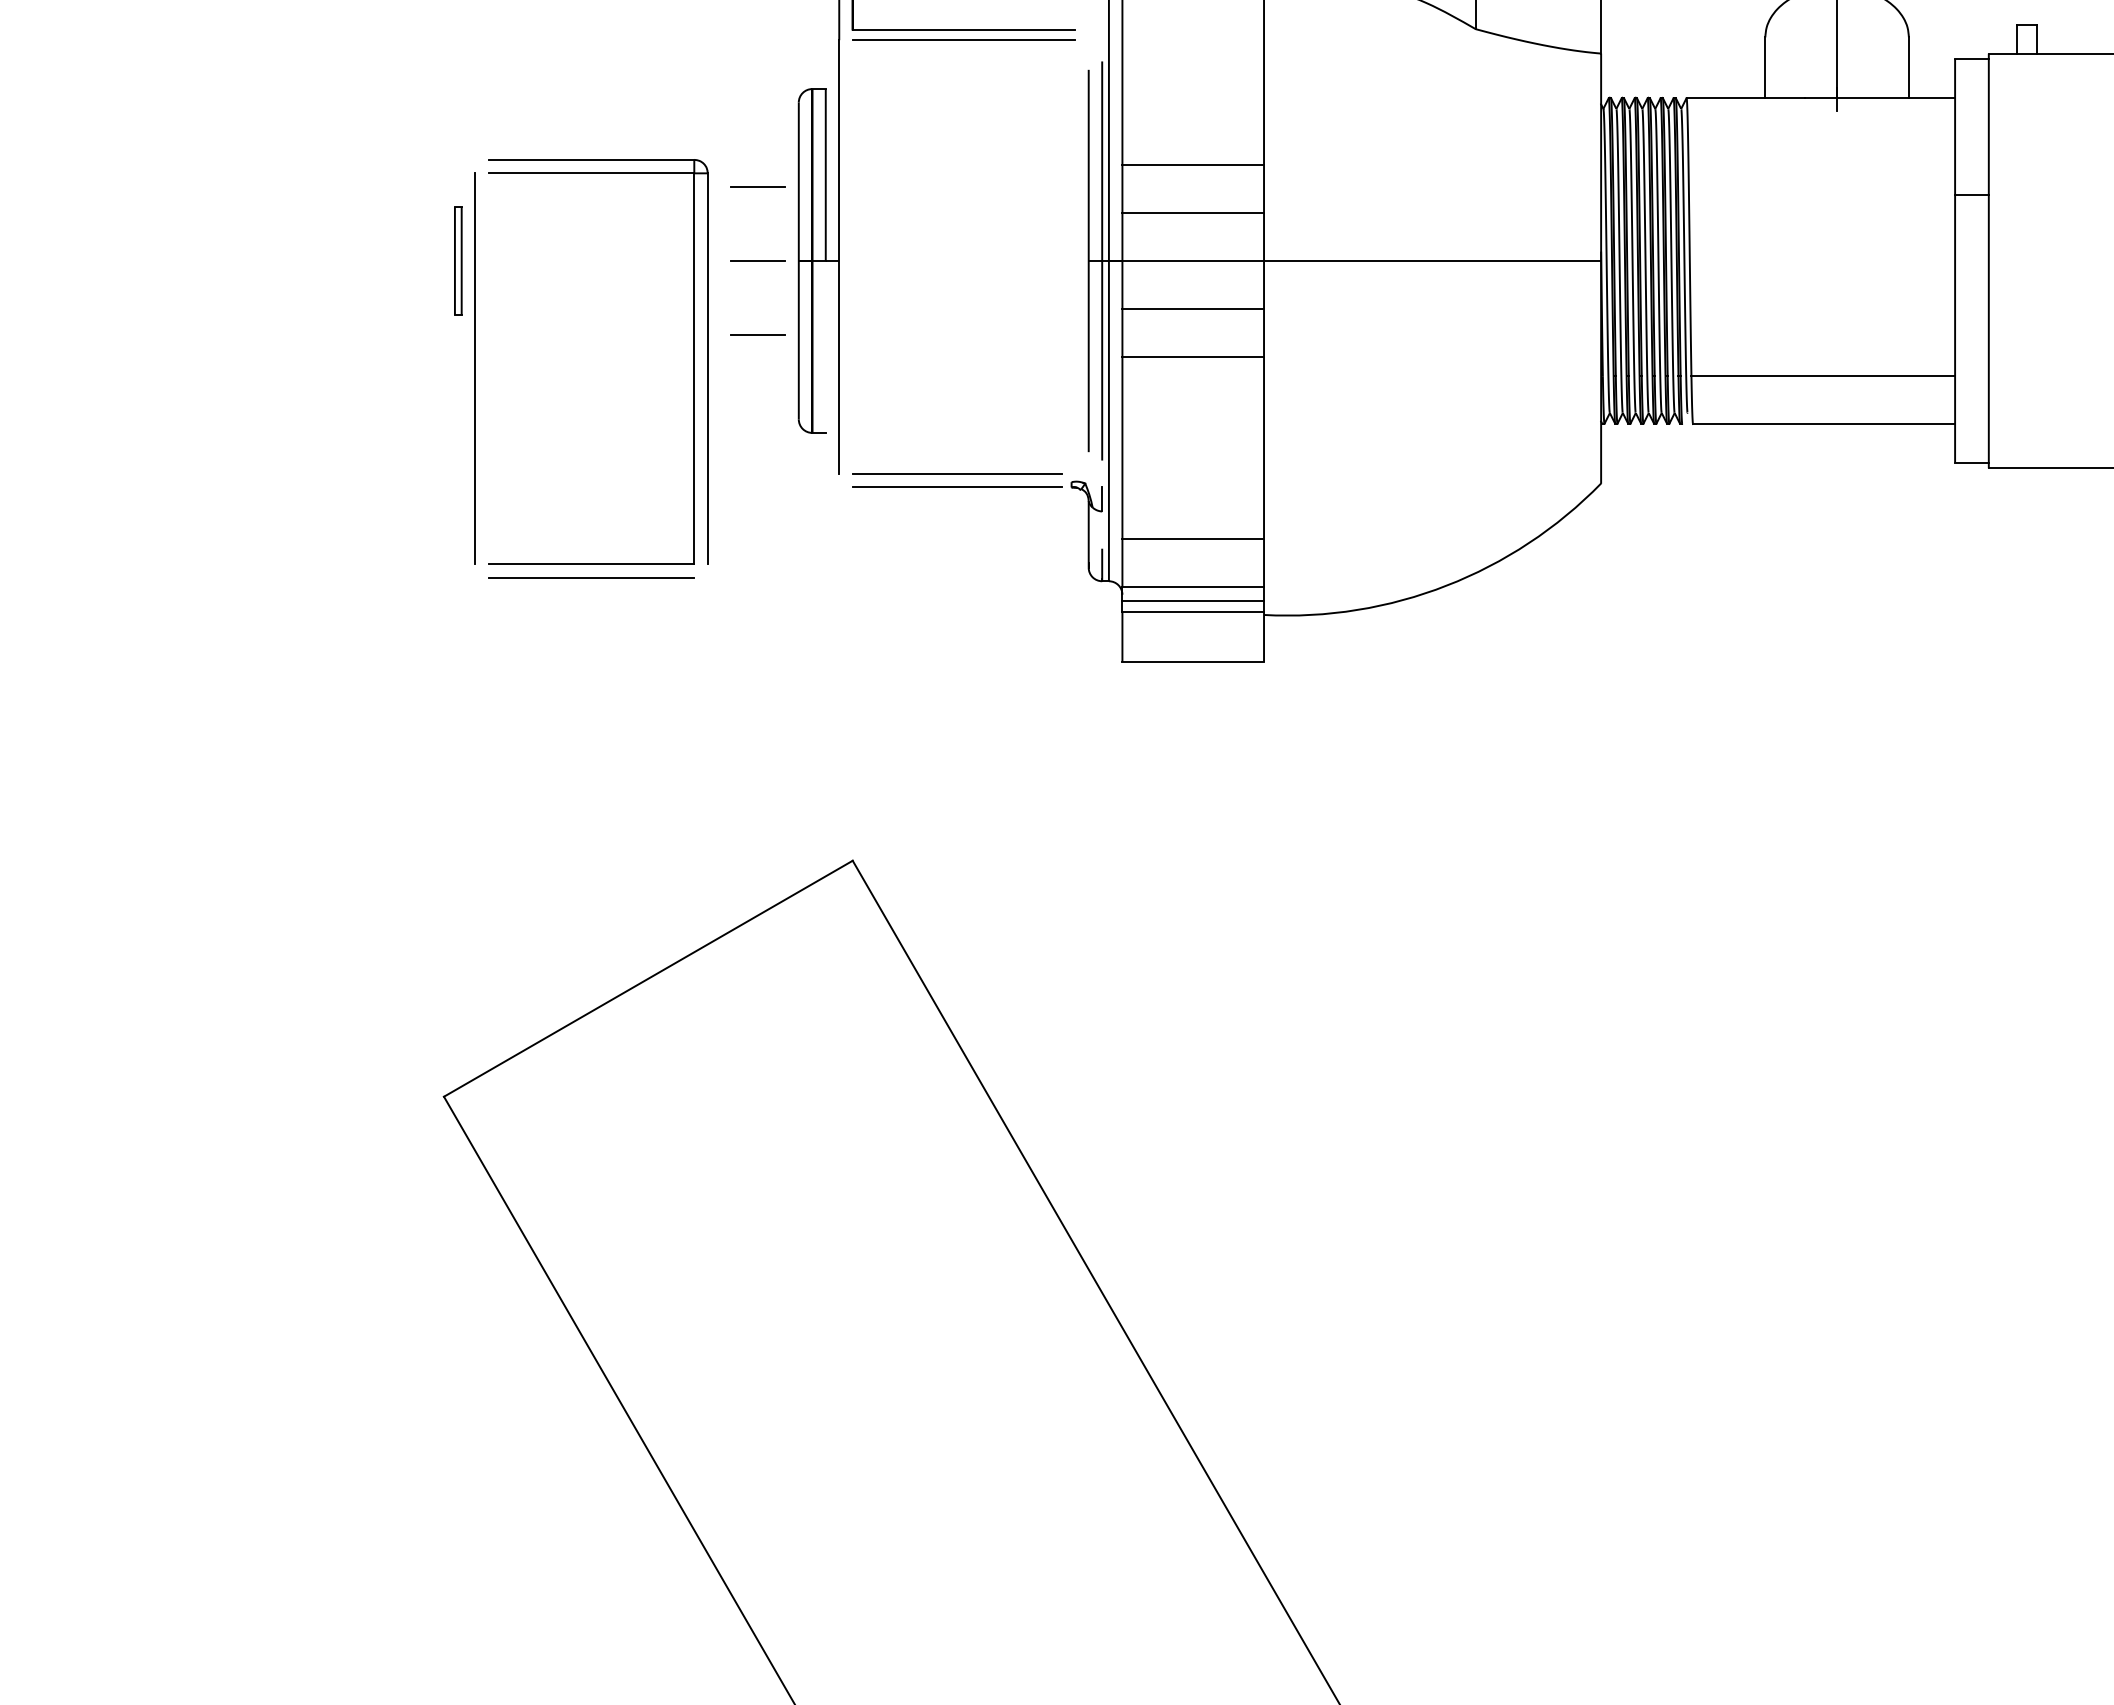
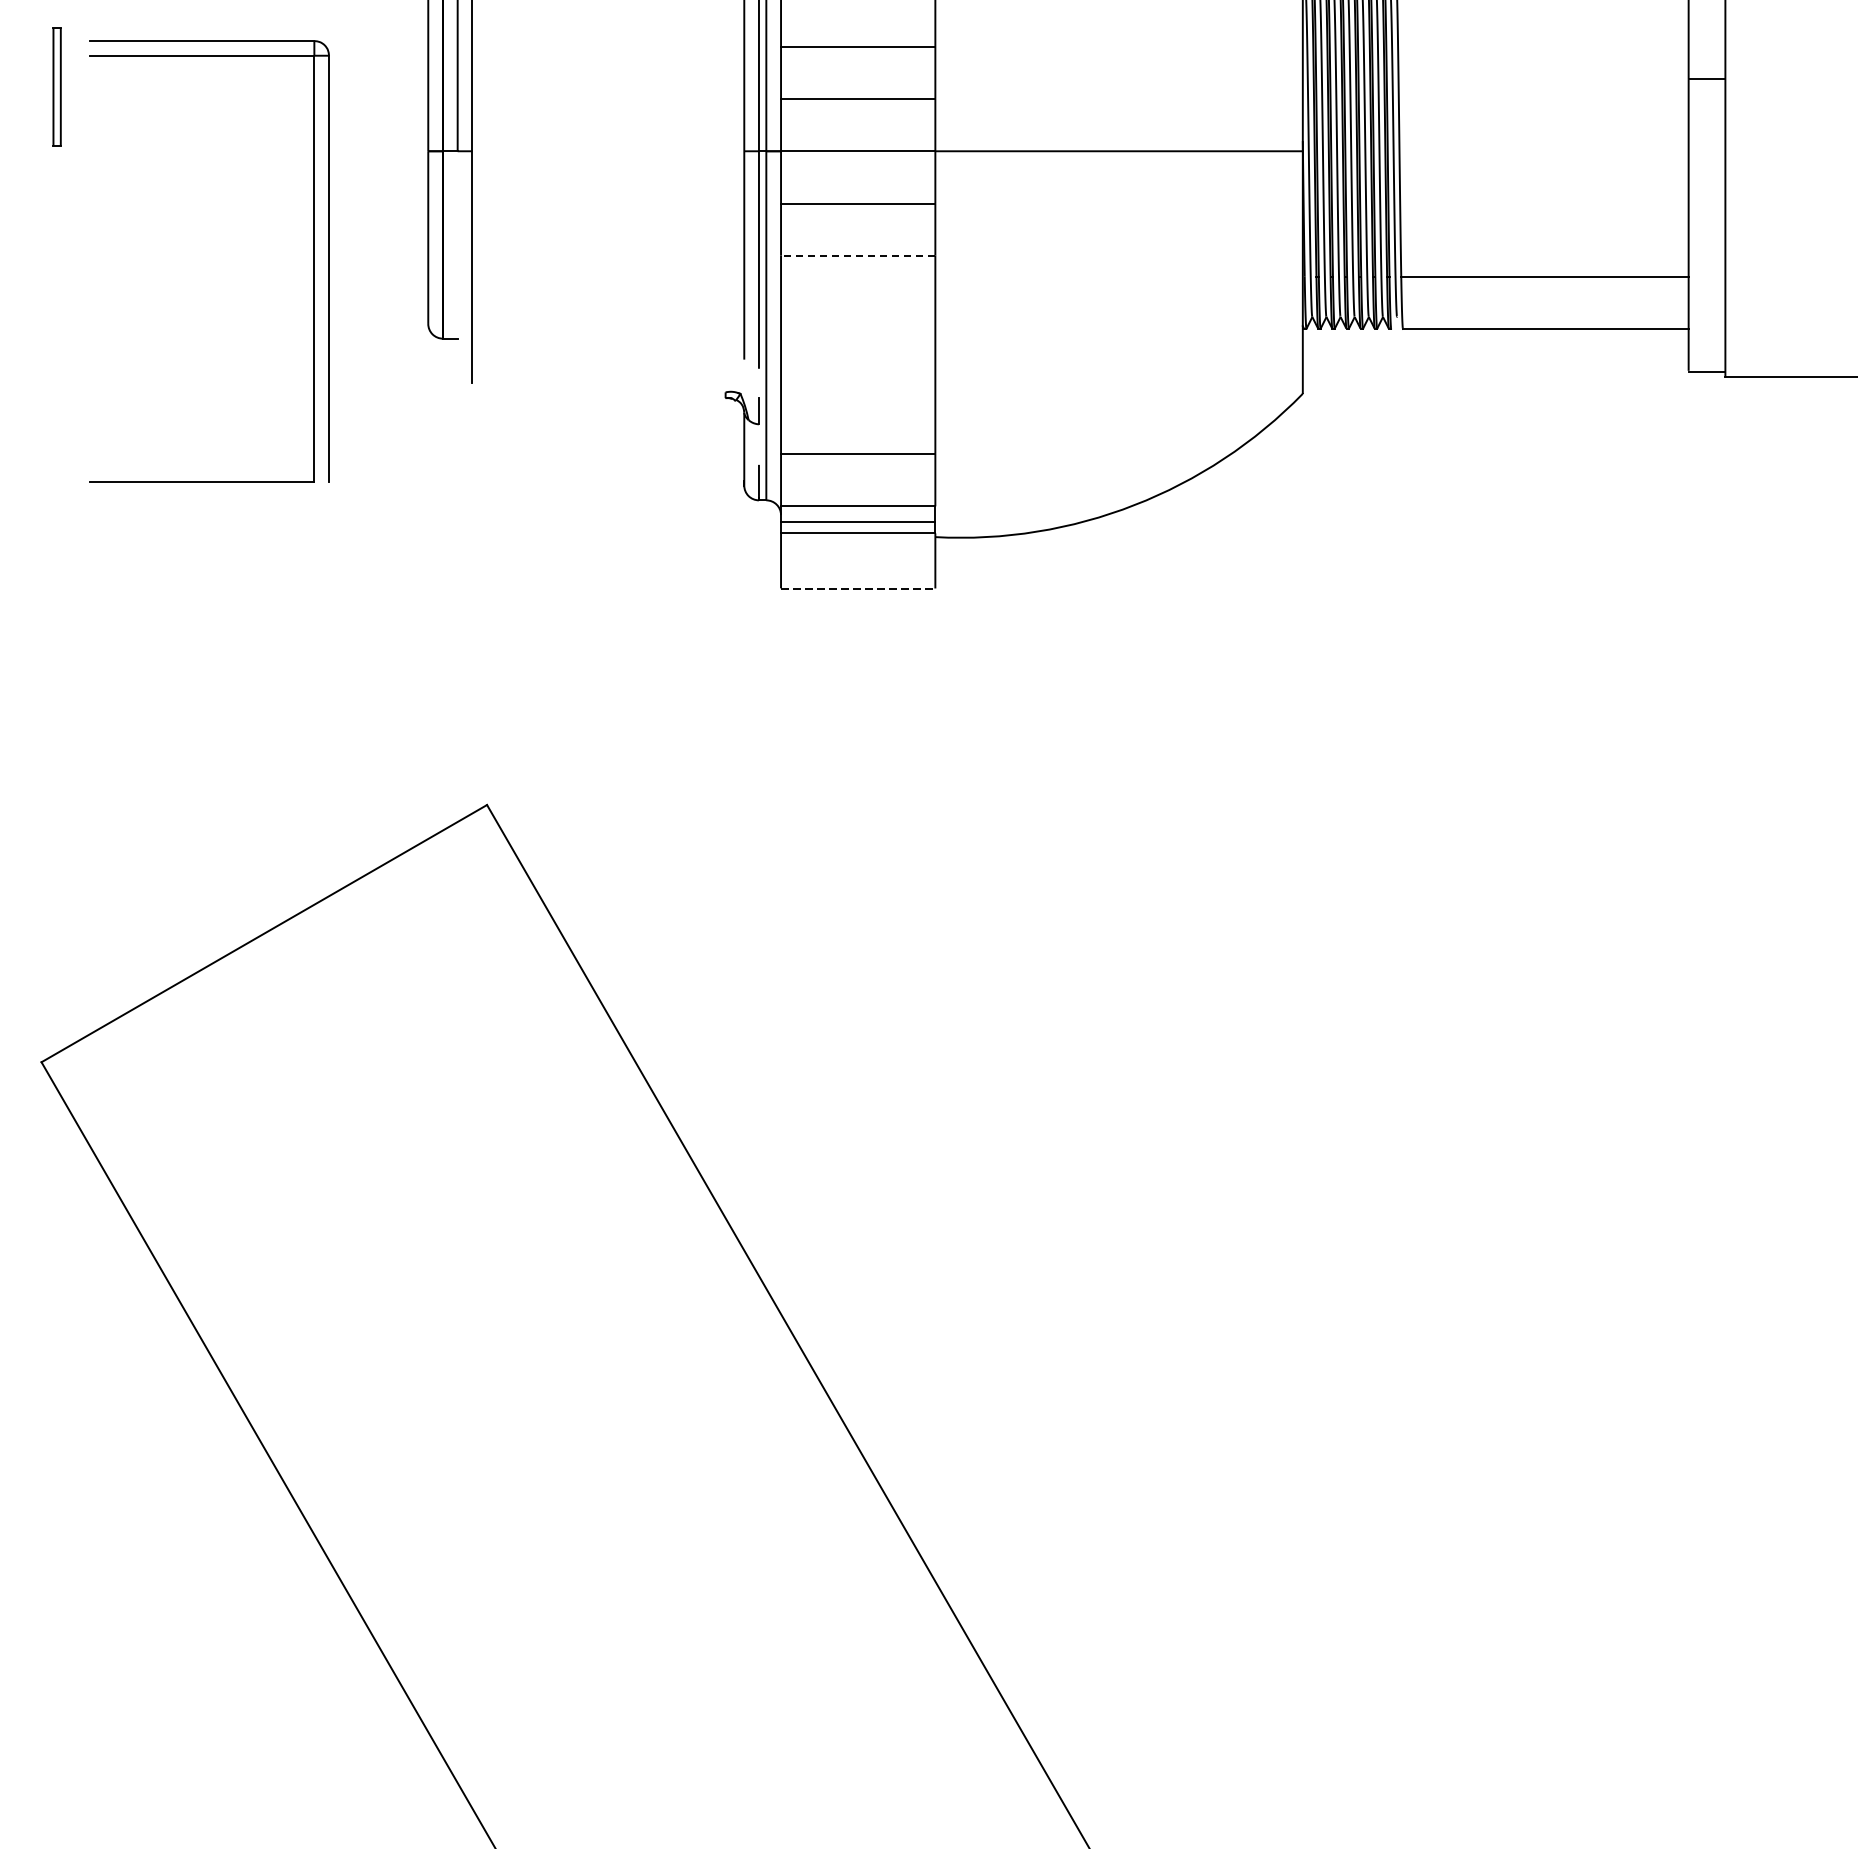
line: (758, 186) -> (384, 70), removed
part: (458, 260) -> (57, 86), moved
line: (758, 261) -> (384, 151), removed
line: (758, 335) -> (384, 232), removed
line: (1193, 356) -> (858, 255), solid -> dashed
line: (475, 368) -> (75, 268), removed
line: (957, 473) -> (601, 382), removed
line: (956, 487) -> (600, 398), removed
line: (591, 577) -> (202, 496), removed
line: (1193, 662) -> (858, 588), solid -> dashed

